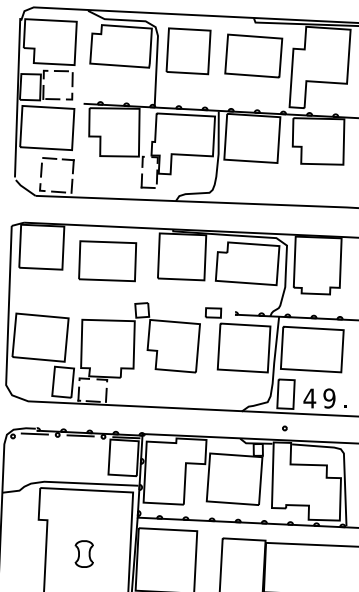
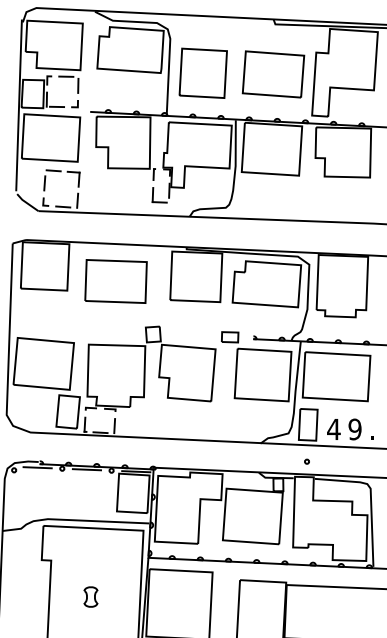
part: (187, 50) -> (202, 72), moved
part: (253, 56) -> (273, 74), moved
part: (83, 553) -> (90, 596), size x0.7

